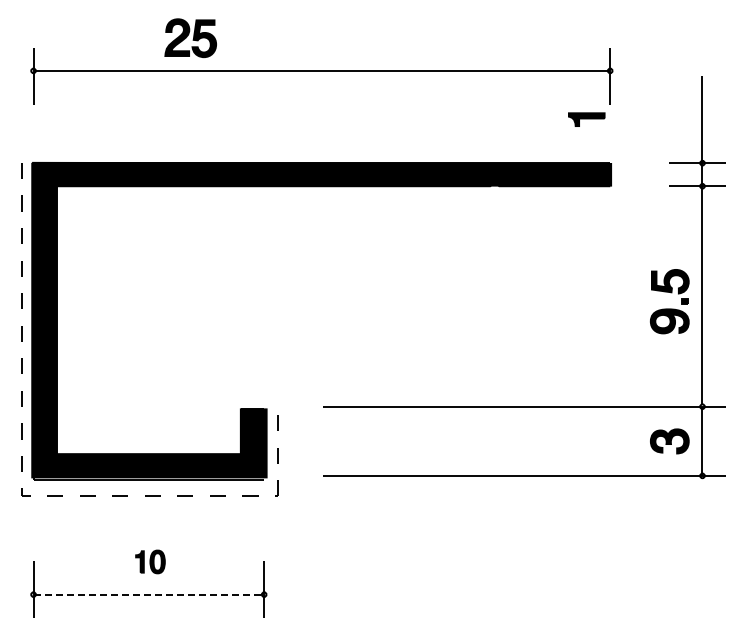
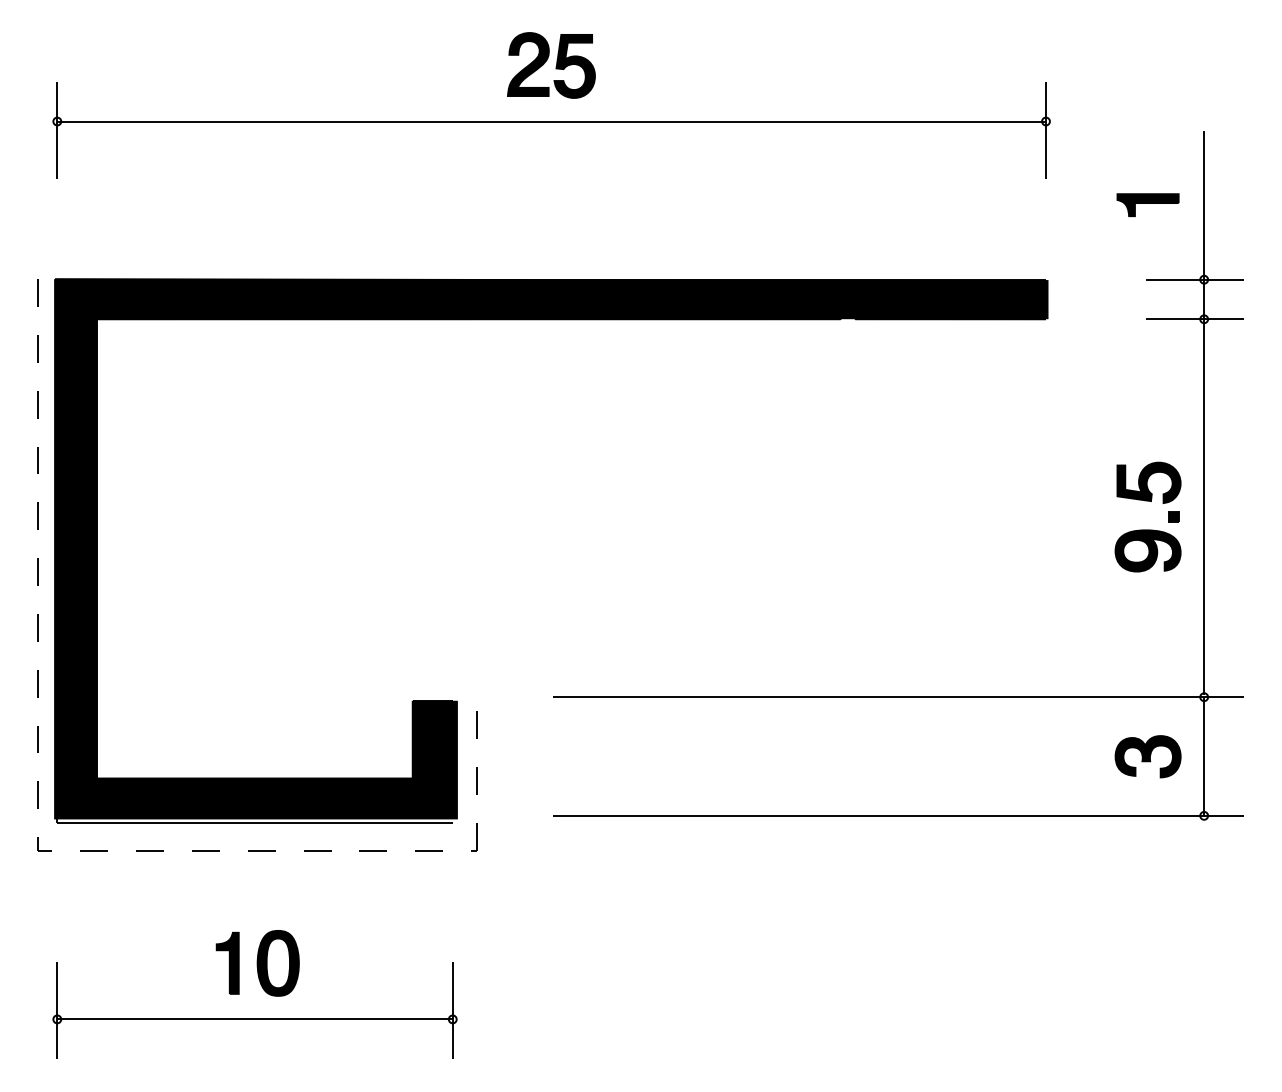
part: (190, 37) -> (550, 64), moved
part: (586, 119) -> (1147, 204), moved
part: (150, 561) -> (257, 962), size x1.67
line: (149, 594) -> (256, 1019), dashed -> solid

